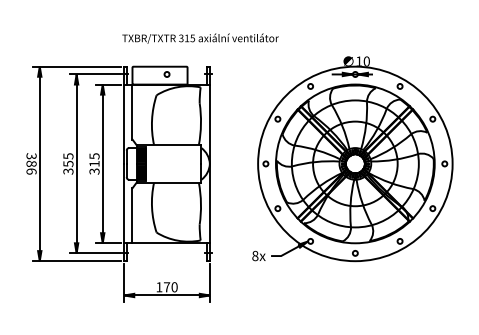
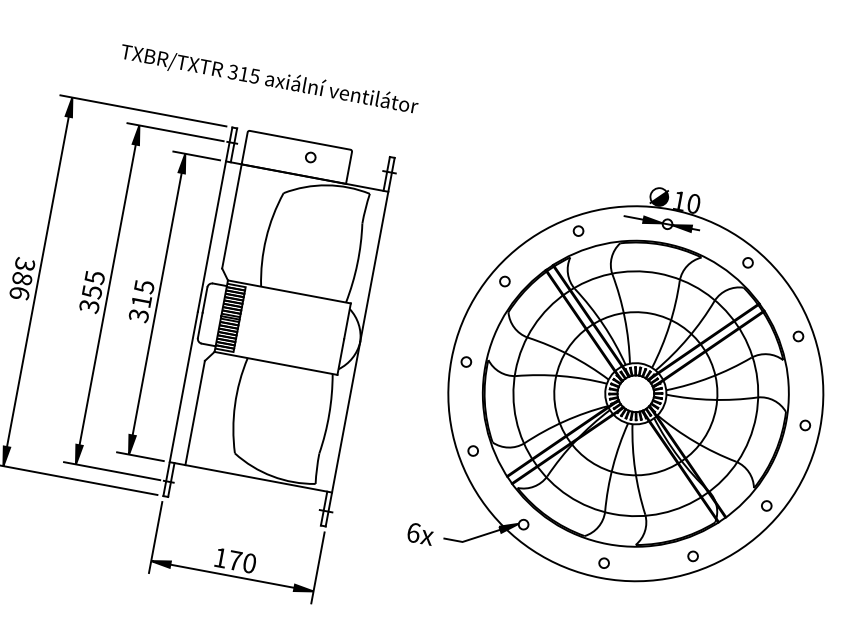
text: (200, 38) -> (269, 79), moved
text: (255, 255) -> (414, 531), 8x -> 6x

